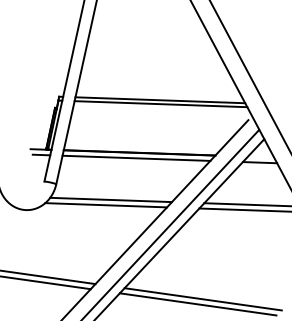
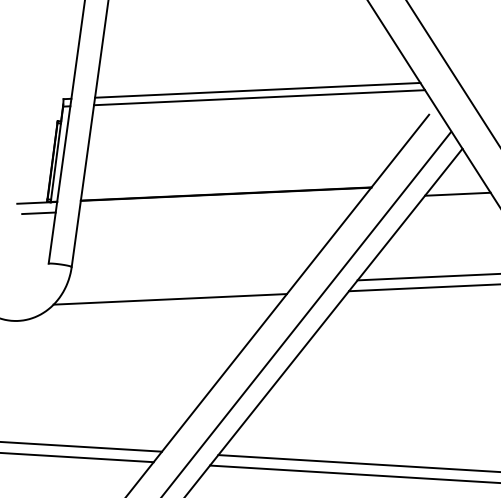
line: (136, 157) -> (220, 203), removed
line: (110, 199) -> (177, 287), removed

